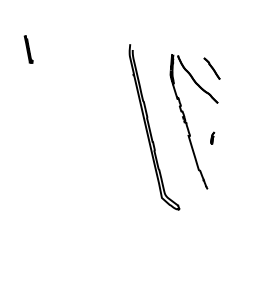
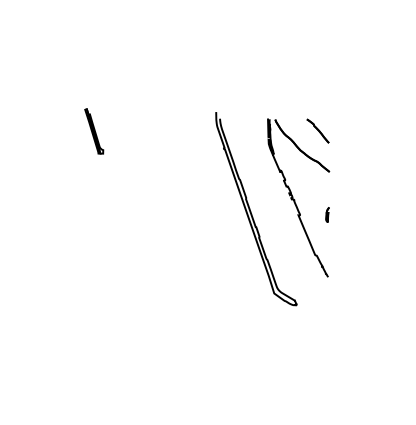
part: (28, 49) -> (94, 131), size x1.4

